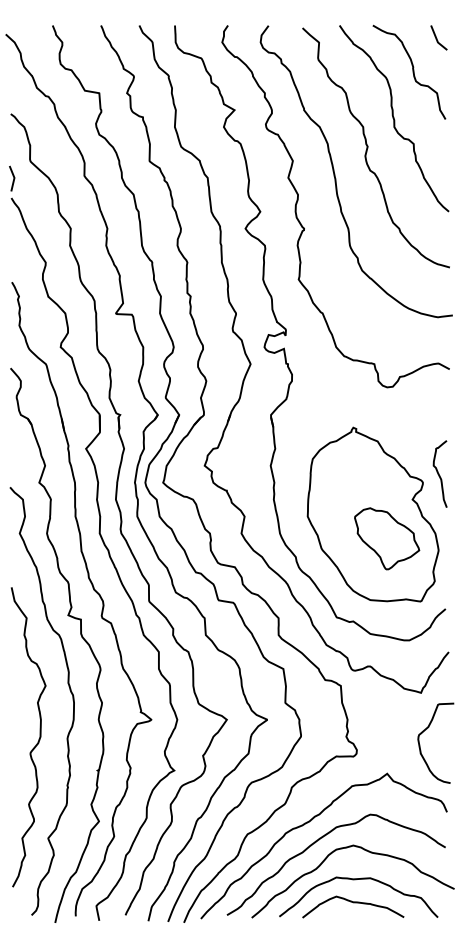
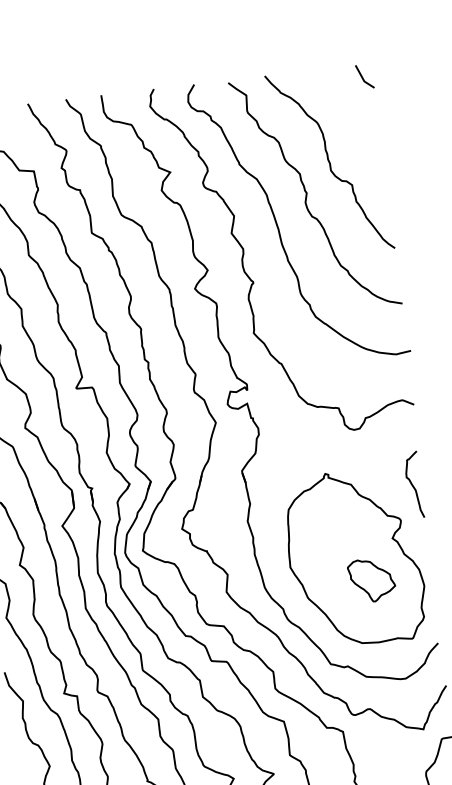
curve: (412, 71) -> (342, 113), removed
curve: (439, 473) -> (413, 484), moved
part: (387, 538) -> (372, 579), size x0.7

